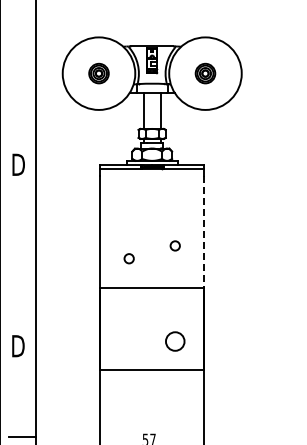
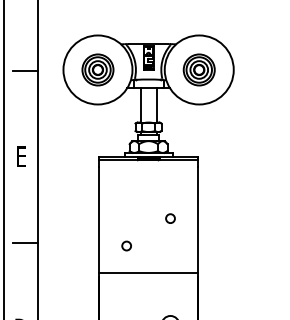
part: (98, 73) -> (97, 69), size x1.67
part: (205, 73) -> (199, 69), size x1.67
line: (22, 74) -> (25, 70), added
text: (18, 164) -> (21, 156), D -> E
line: (204, 231) -> (198, 220), dashed -> solid
circle: (174, 245) -> (169, 218), moved
line: (22, 255) -> (25, 242), added

